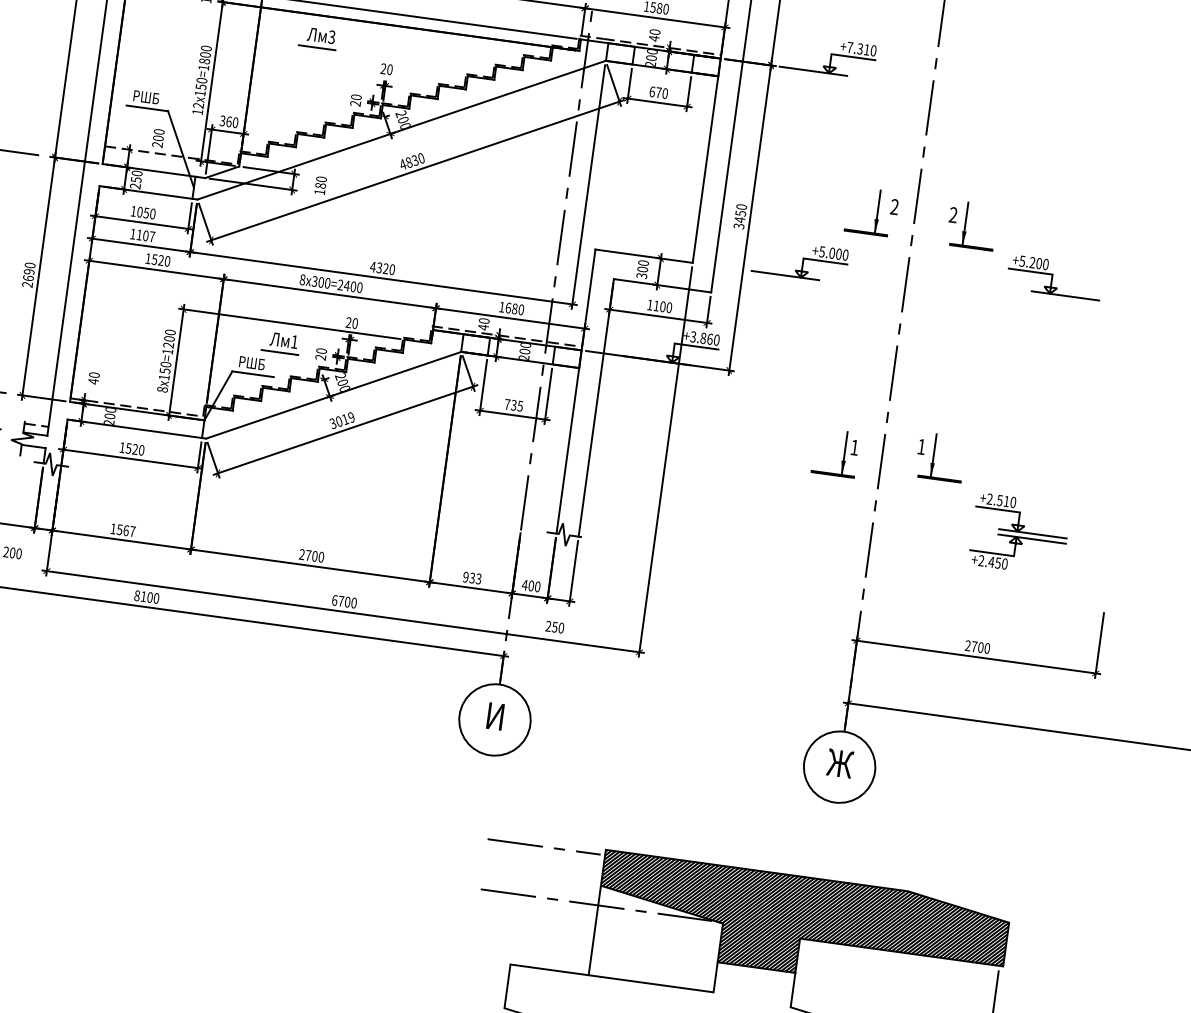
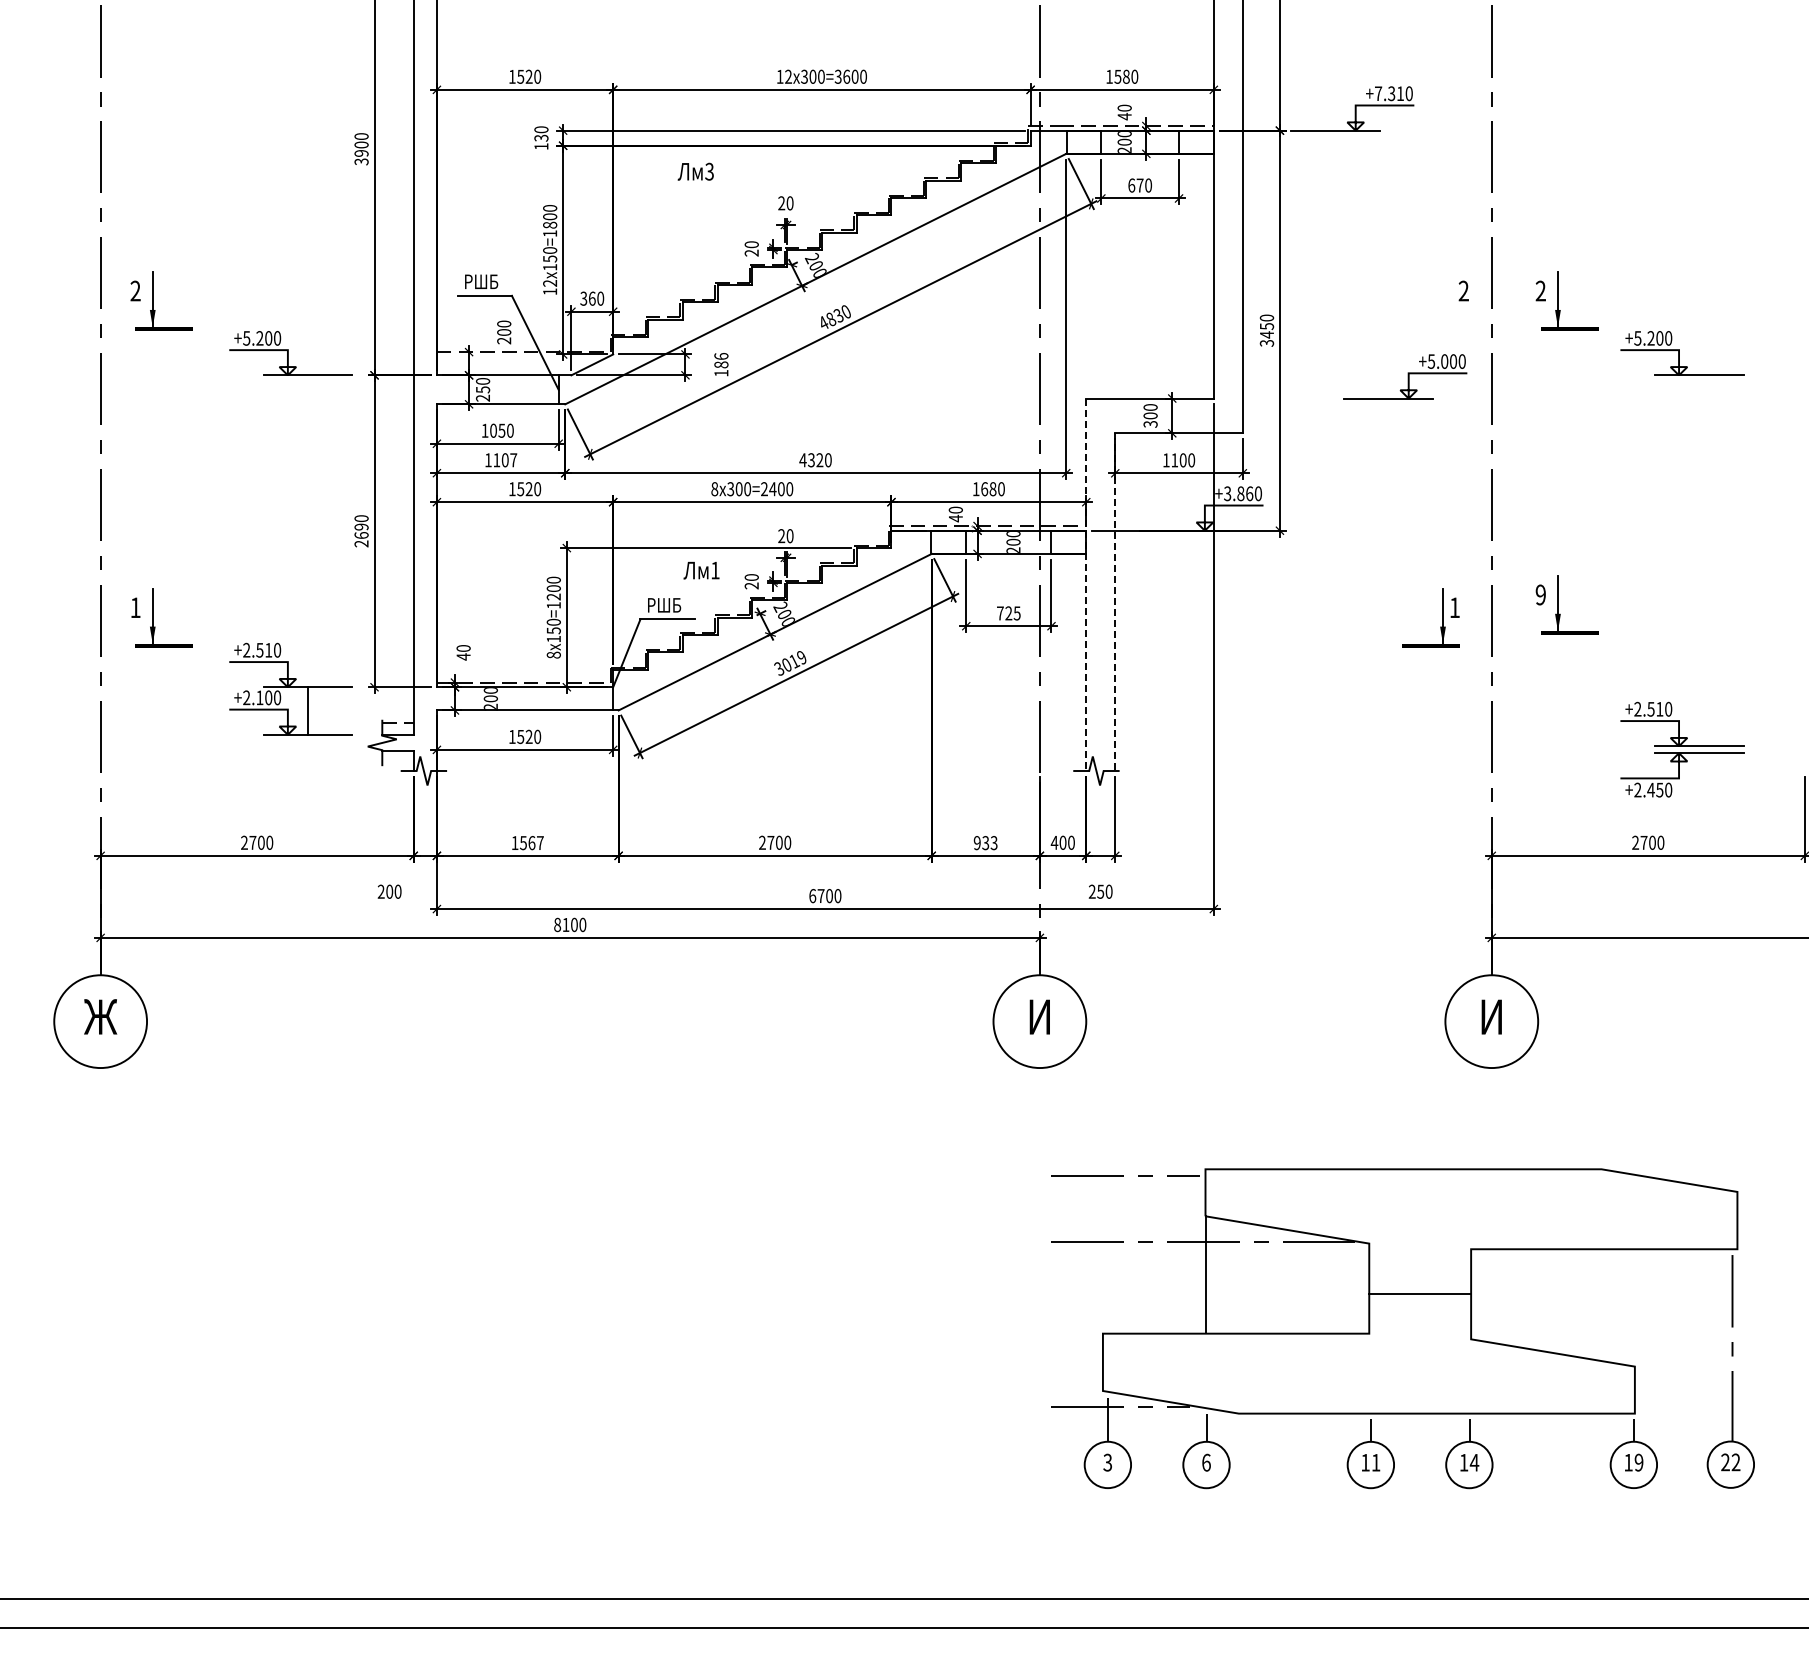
line: (317, 47) -> (692, 187), removed
text: (321, 179) -> (721, 356), 180 -> 186
part: (877, 212) -> (1442, 300), removed
part: (800, 260) -> (1405, 376), moved
line: (280, 352) -> (698, 586), removed
line: (576, 392) -> (1086, 585), solid -> dashed
text: (513, 405) -> (1008, 613), 735 -> 725
line: (596, 408) -> (1115, 602), solid -> dashed
text: (921, 446) -> (1540, 594), 1 -> 9
part: (1019, 534) -> (1682, 749), moved
text: (839, 763) -> (1491, 1016), Ж -> И
hatch: (802, 925) -> (1471, 1231), removed

